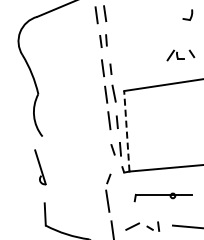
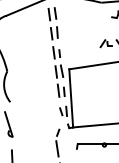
part: (103, 40) -> (54, 32), size x1.43
line: (126, 130) -> (70, 97), dashed -> solid

